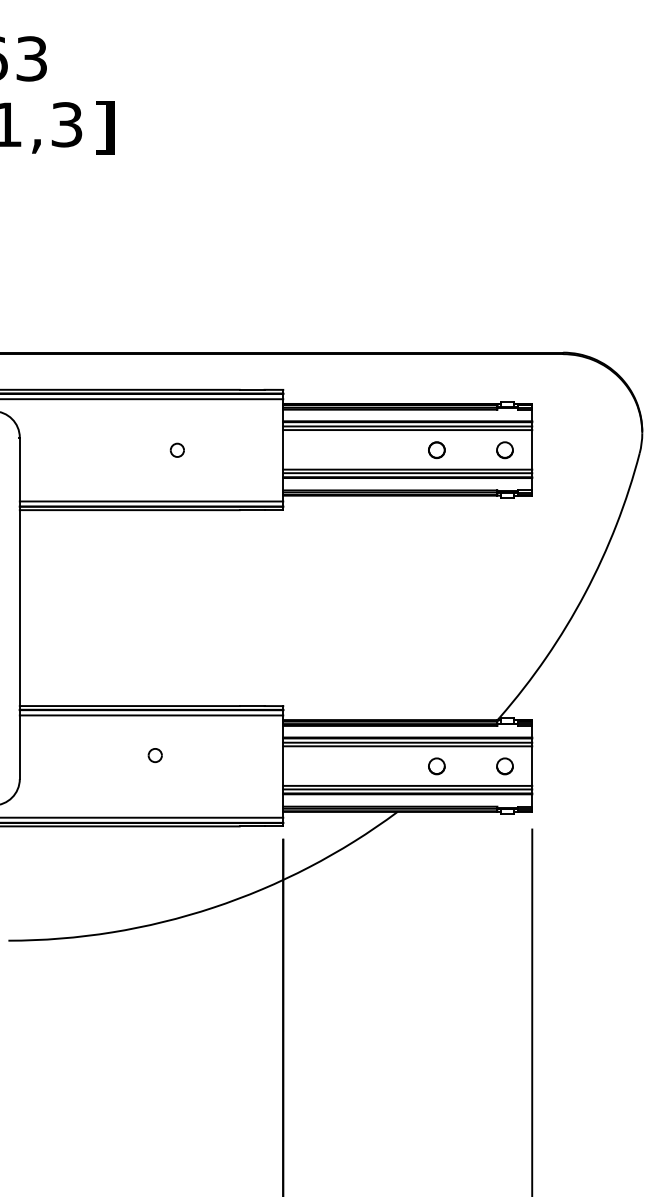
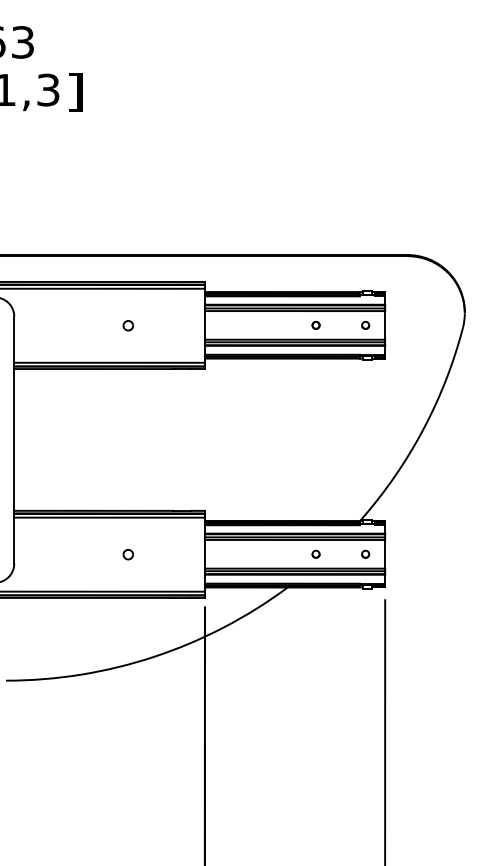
part: (436, 448) -> (315, 324), size x0.62
part: (505, 448) -> (365, 324), size x0.62
part: (154, 755) -> (127, 554), moved
part: (436, 764) -> (315, 553), size x0.62
part: (505, 764) -> (365, 553), size x0.62

